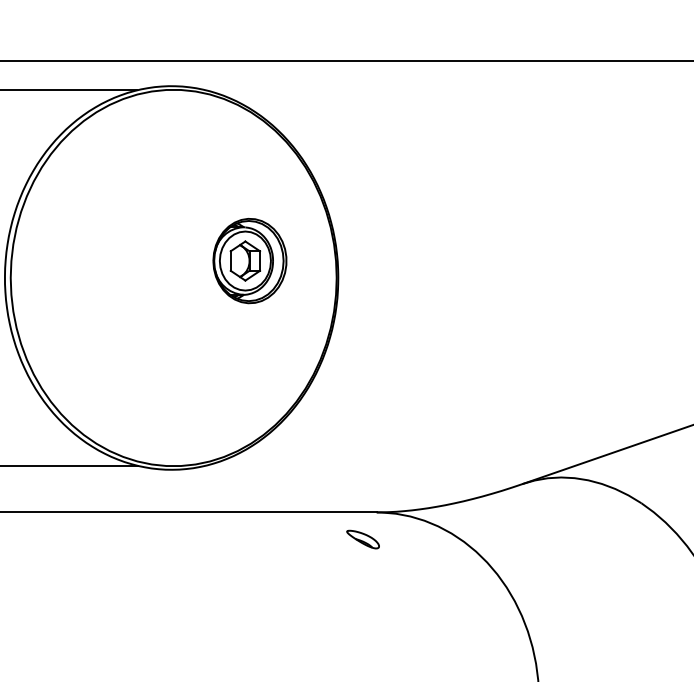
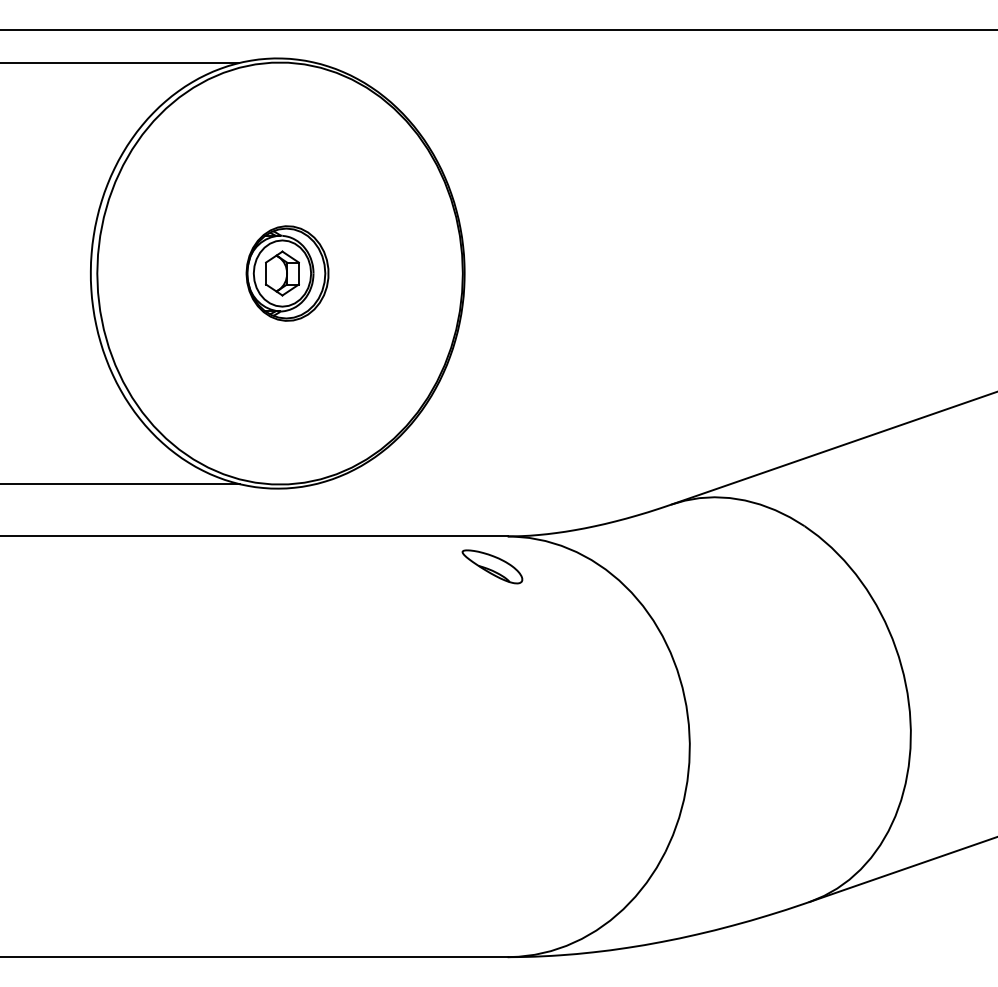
part: (249, 261) -> (287, 273), moved
part: (363, 539) -> (492, 566), size x1.67

